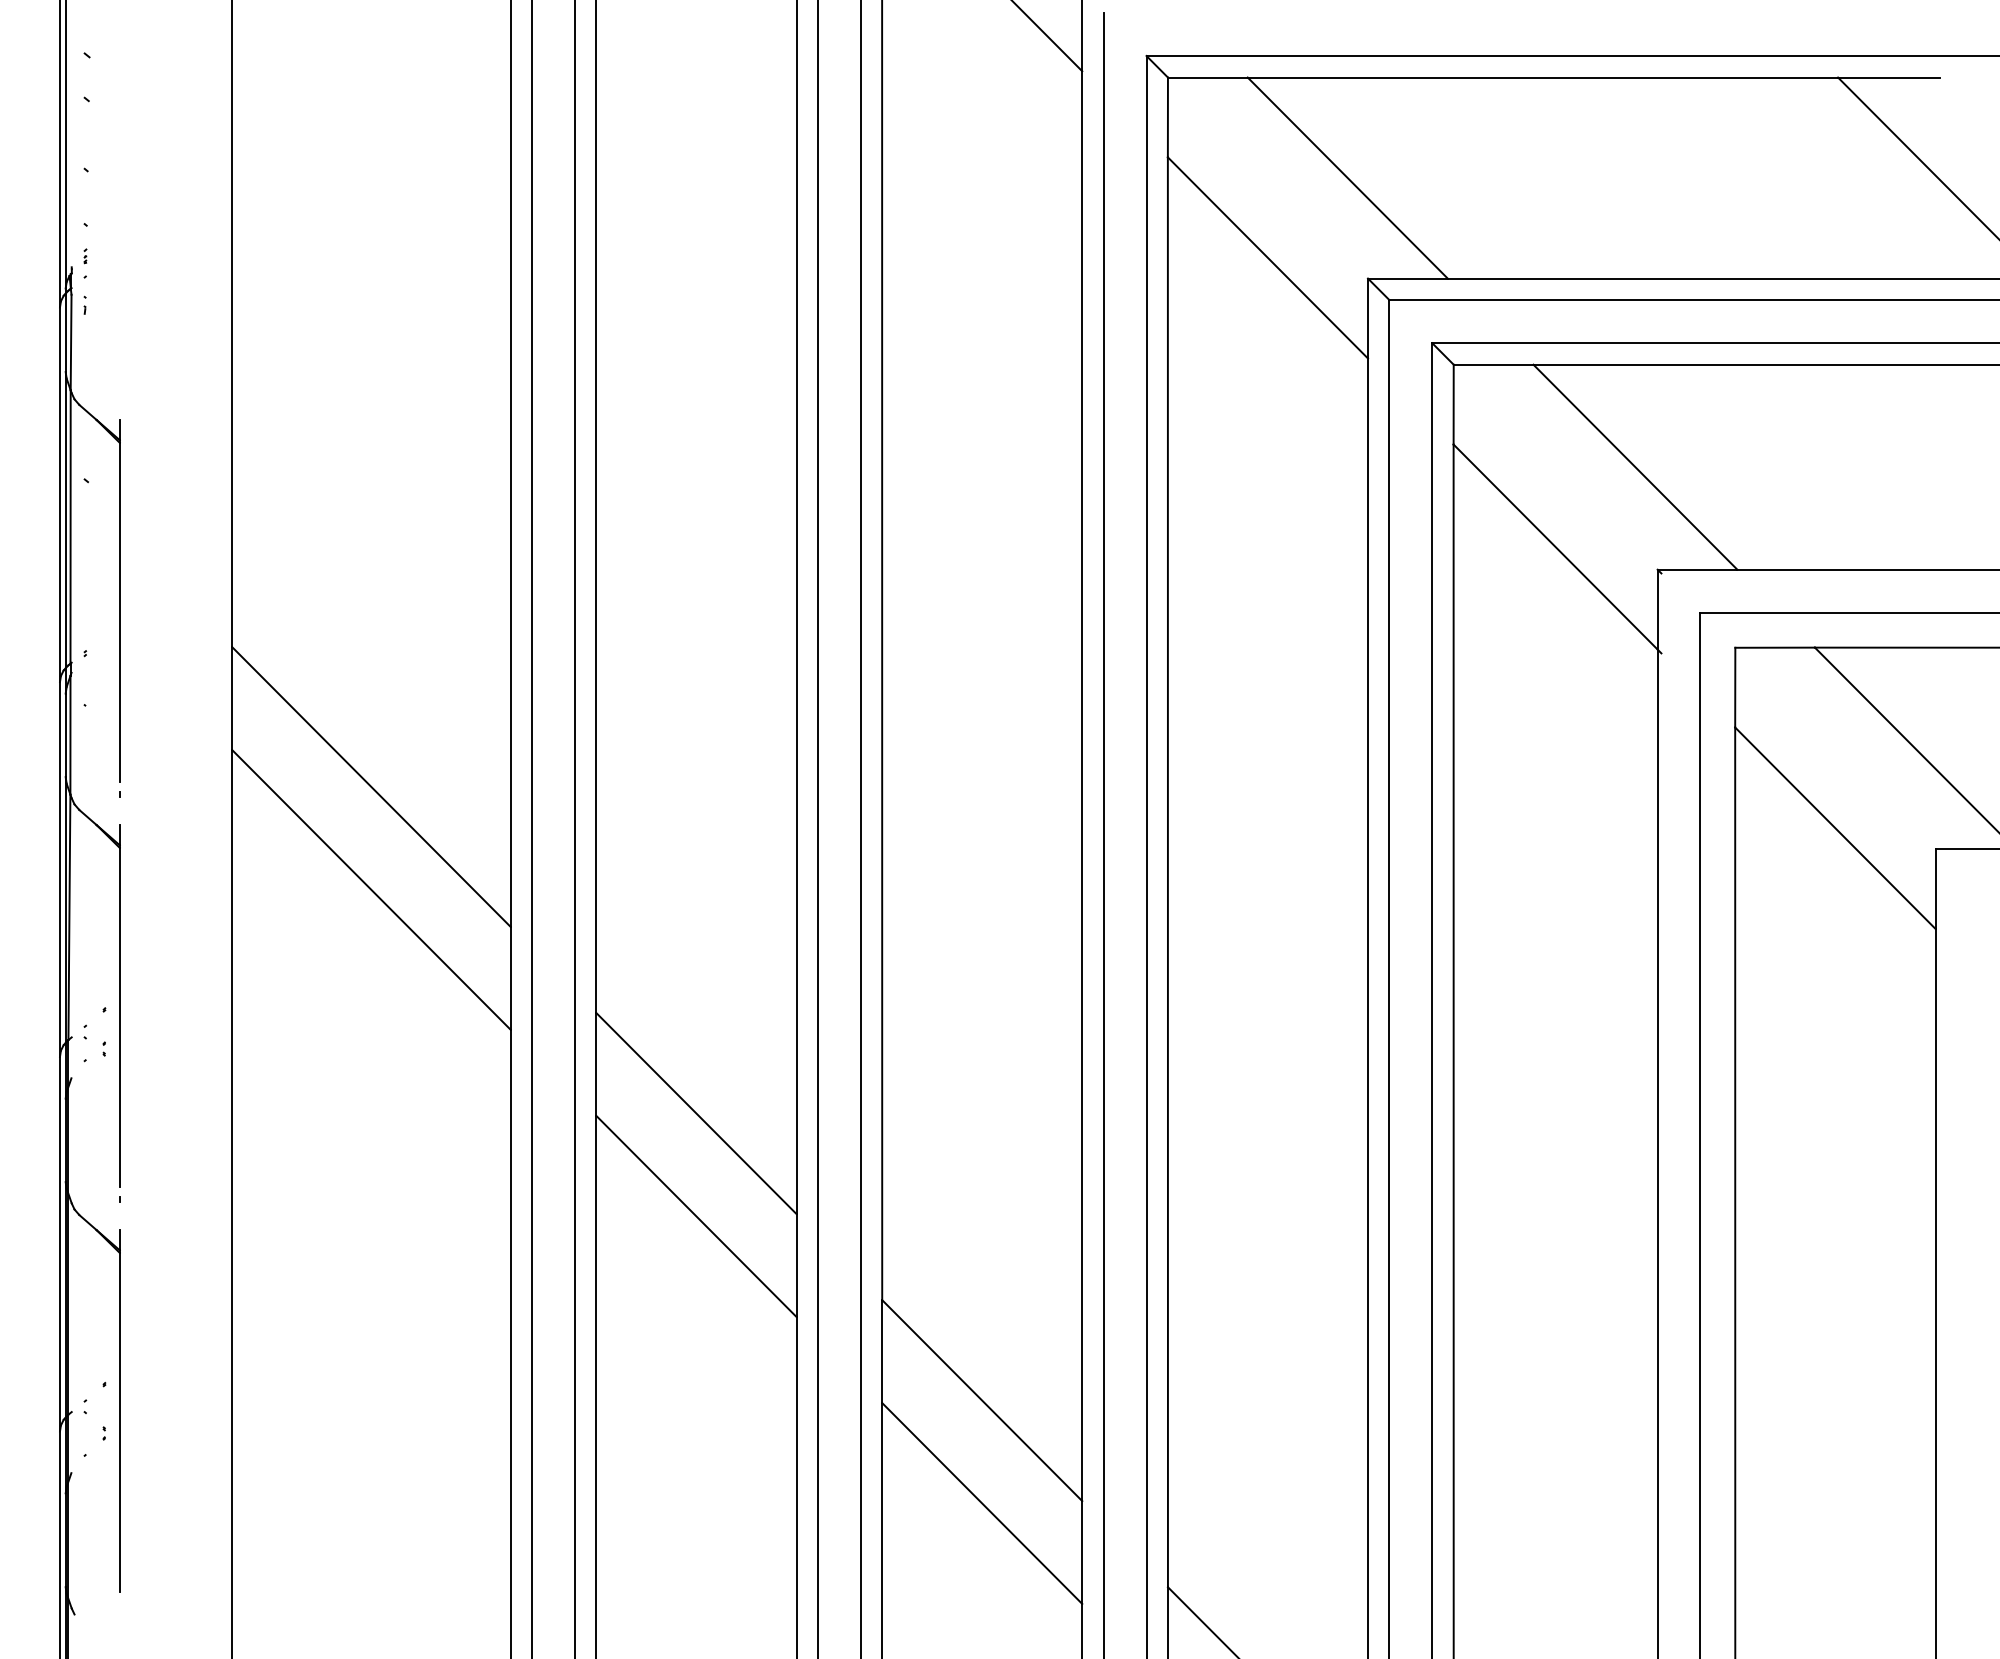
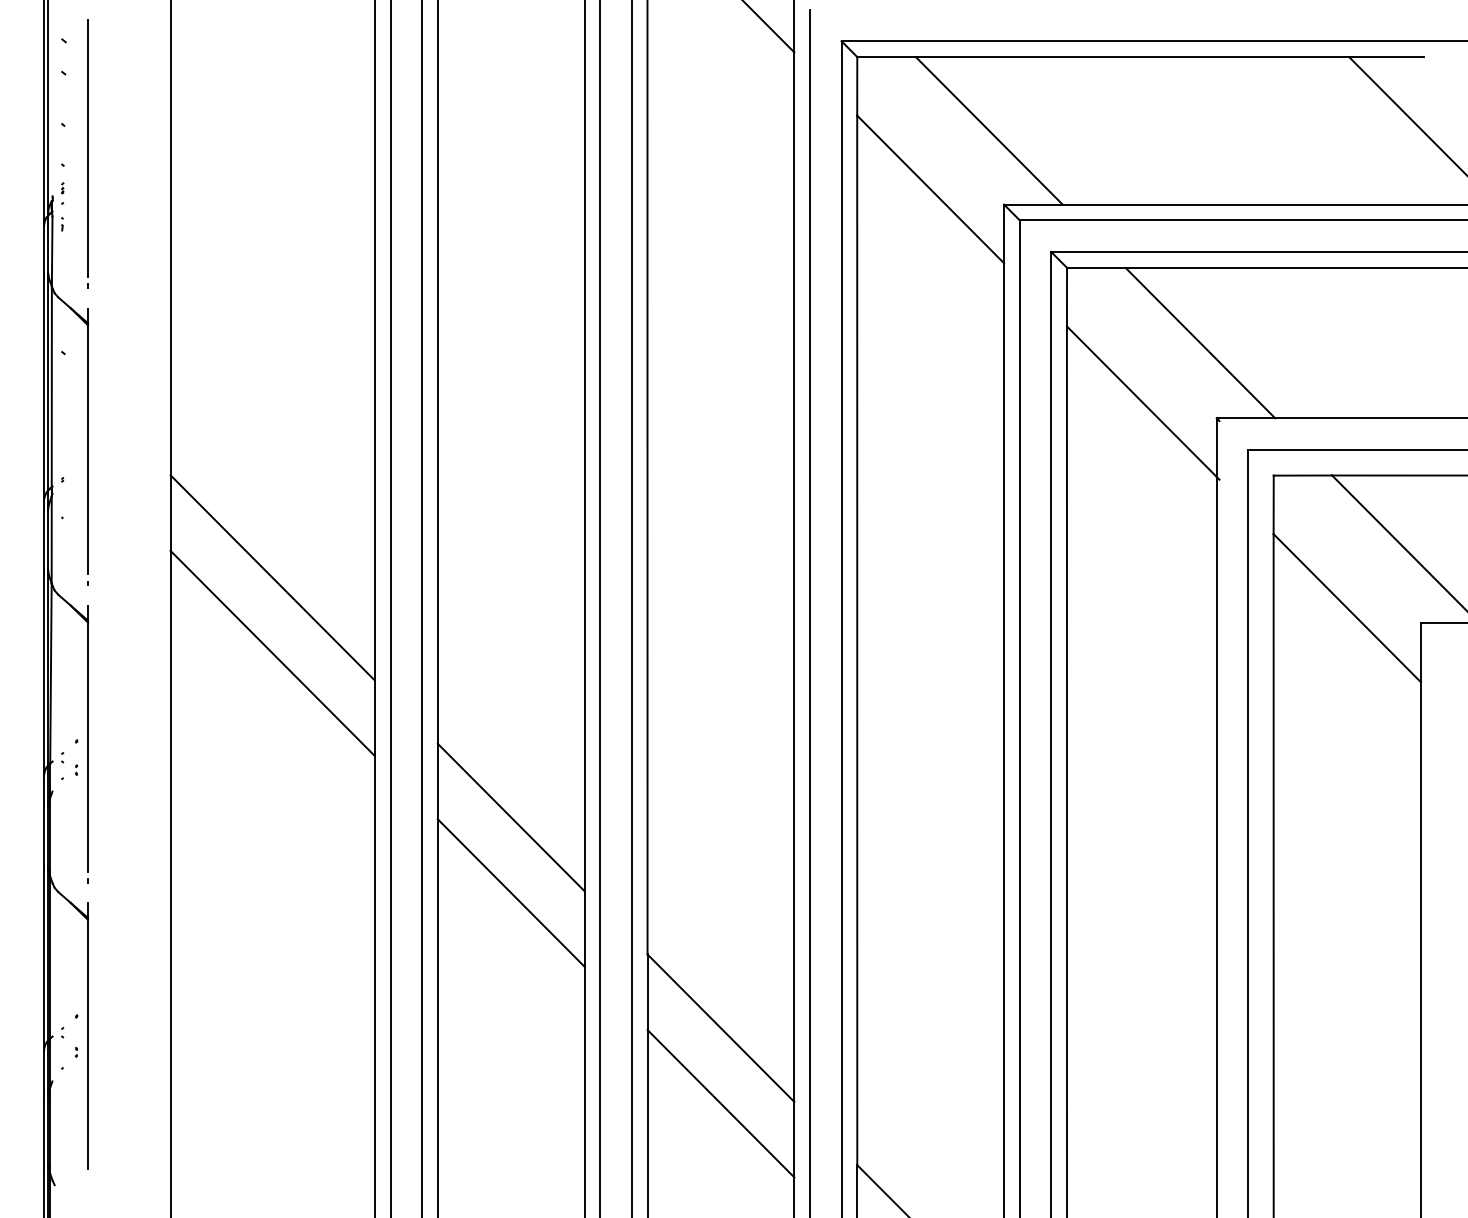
line: (119, 208) -> (87, 153), added

